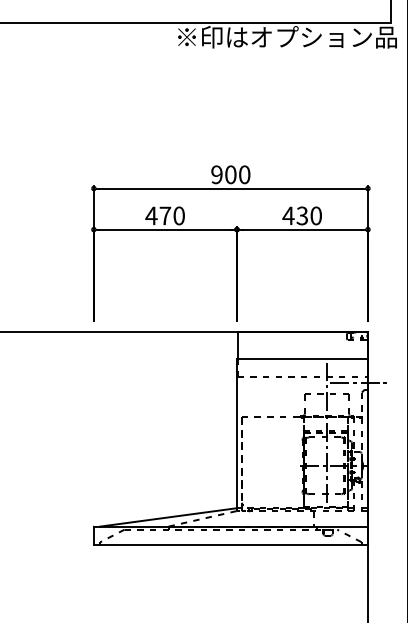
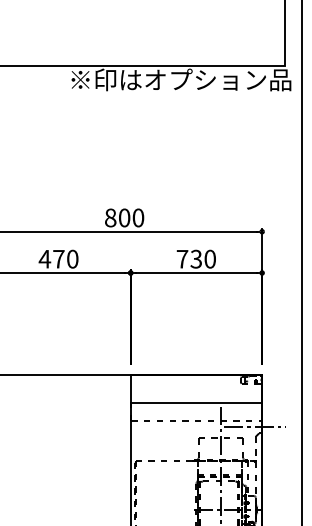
text: (216, 174) -> (110, 217), 900 -> 800
text: (288, 215) -> (182, 258), 430 -> 730

